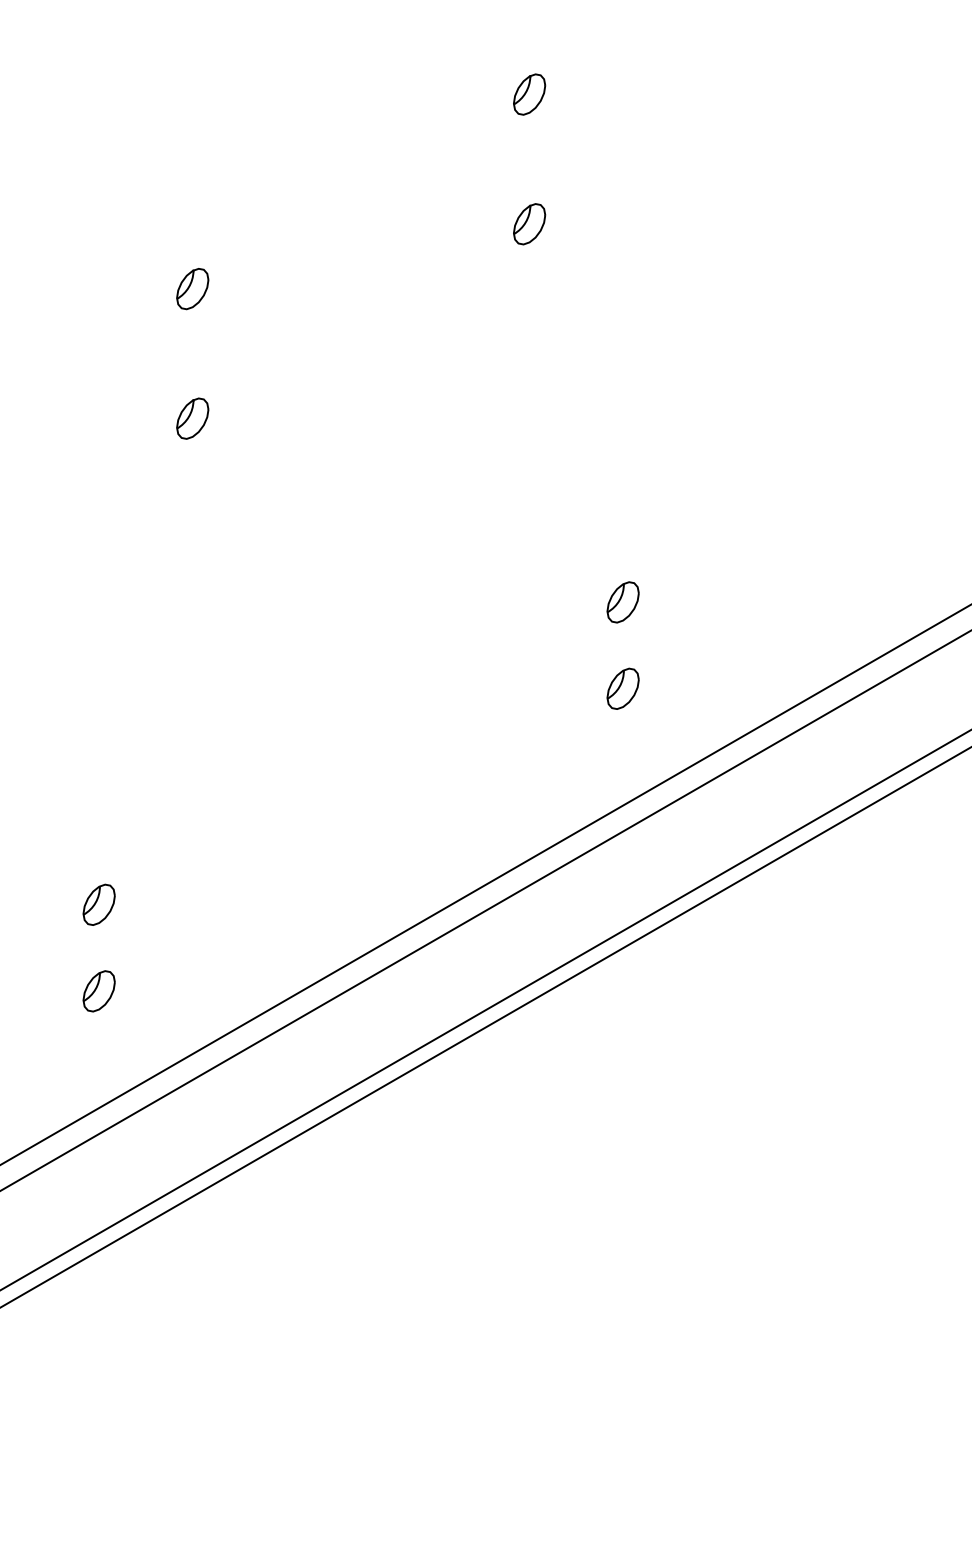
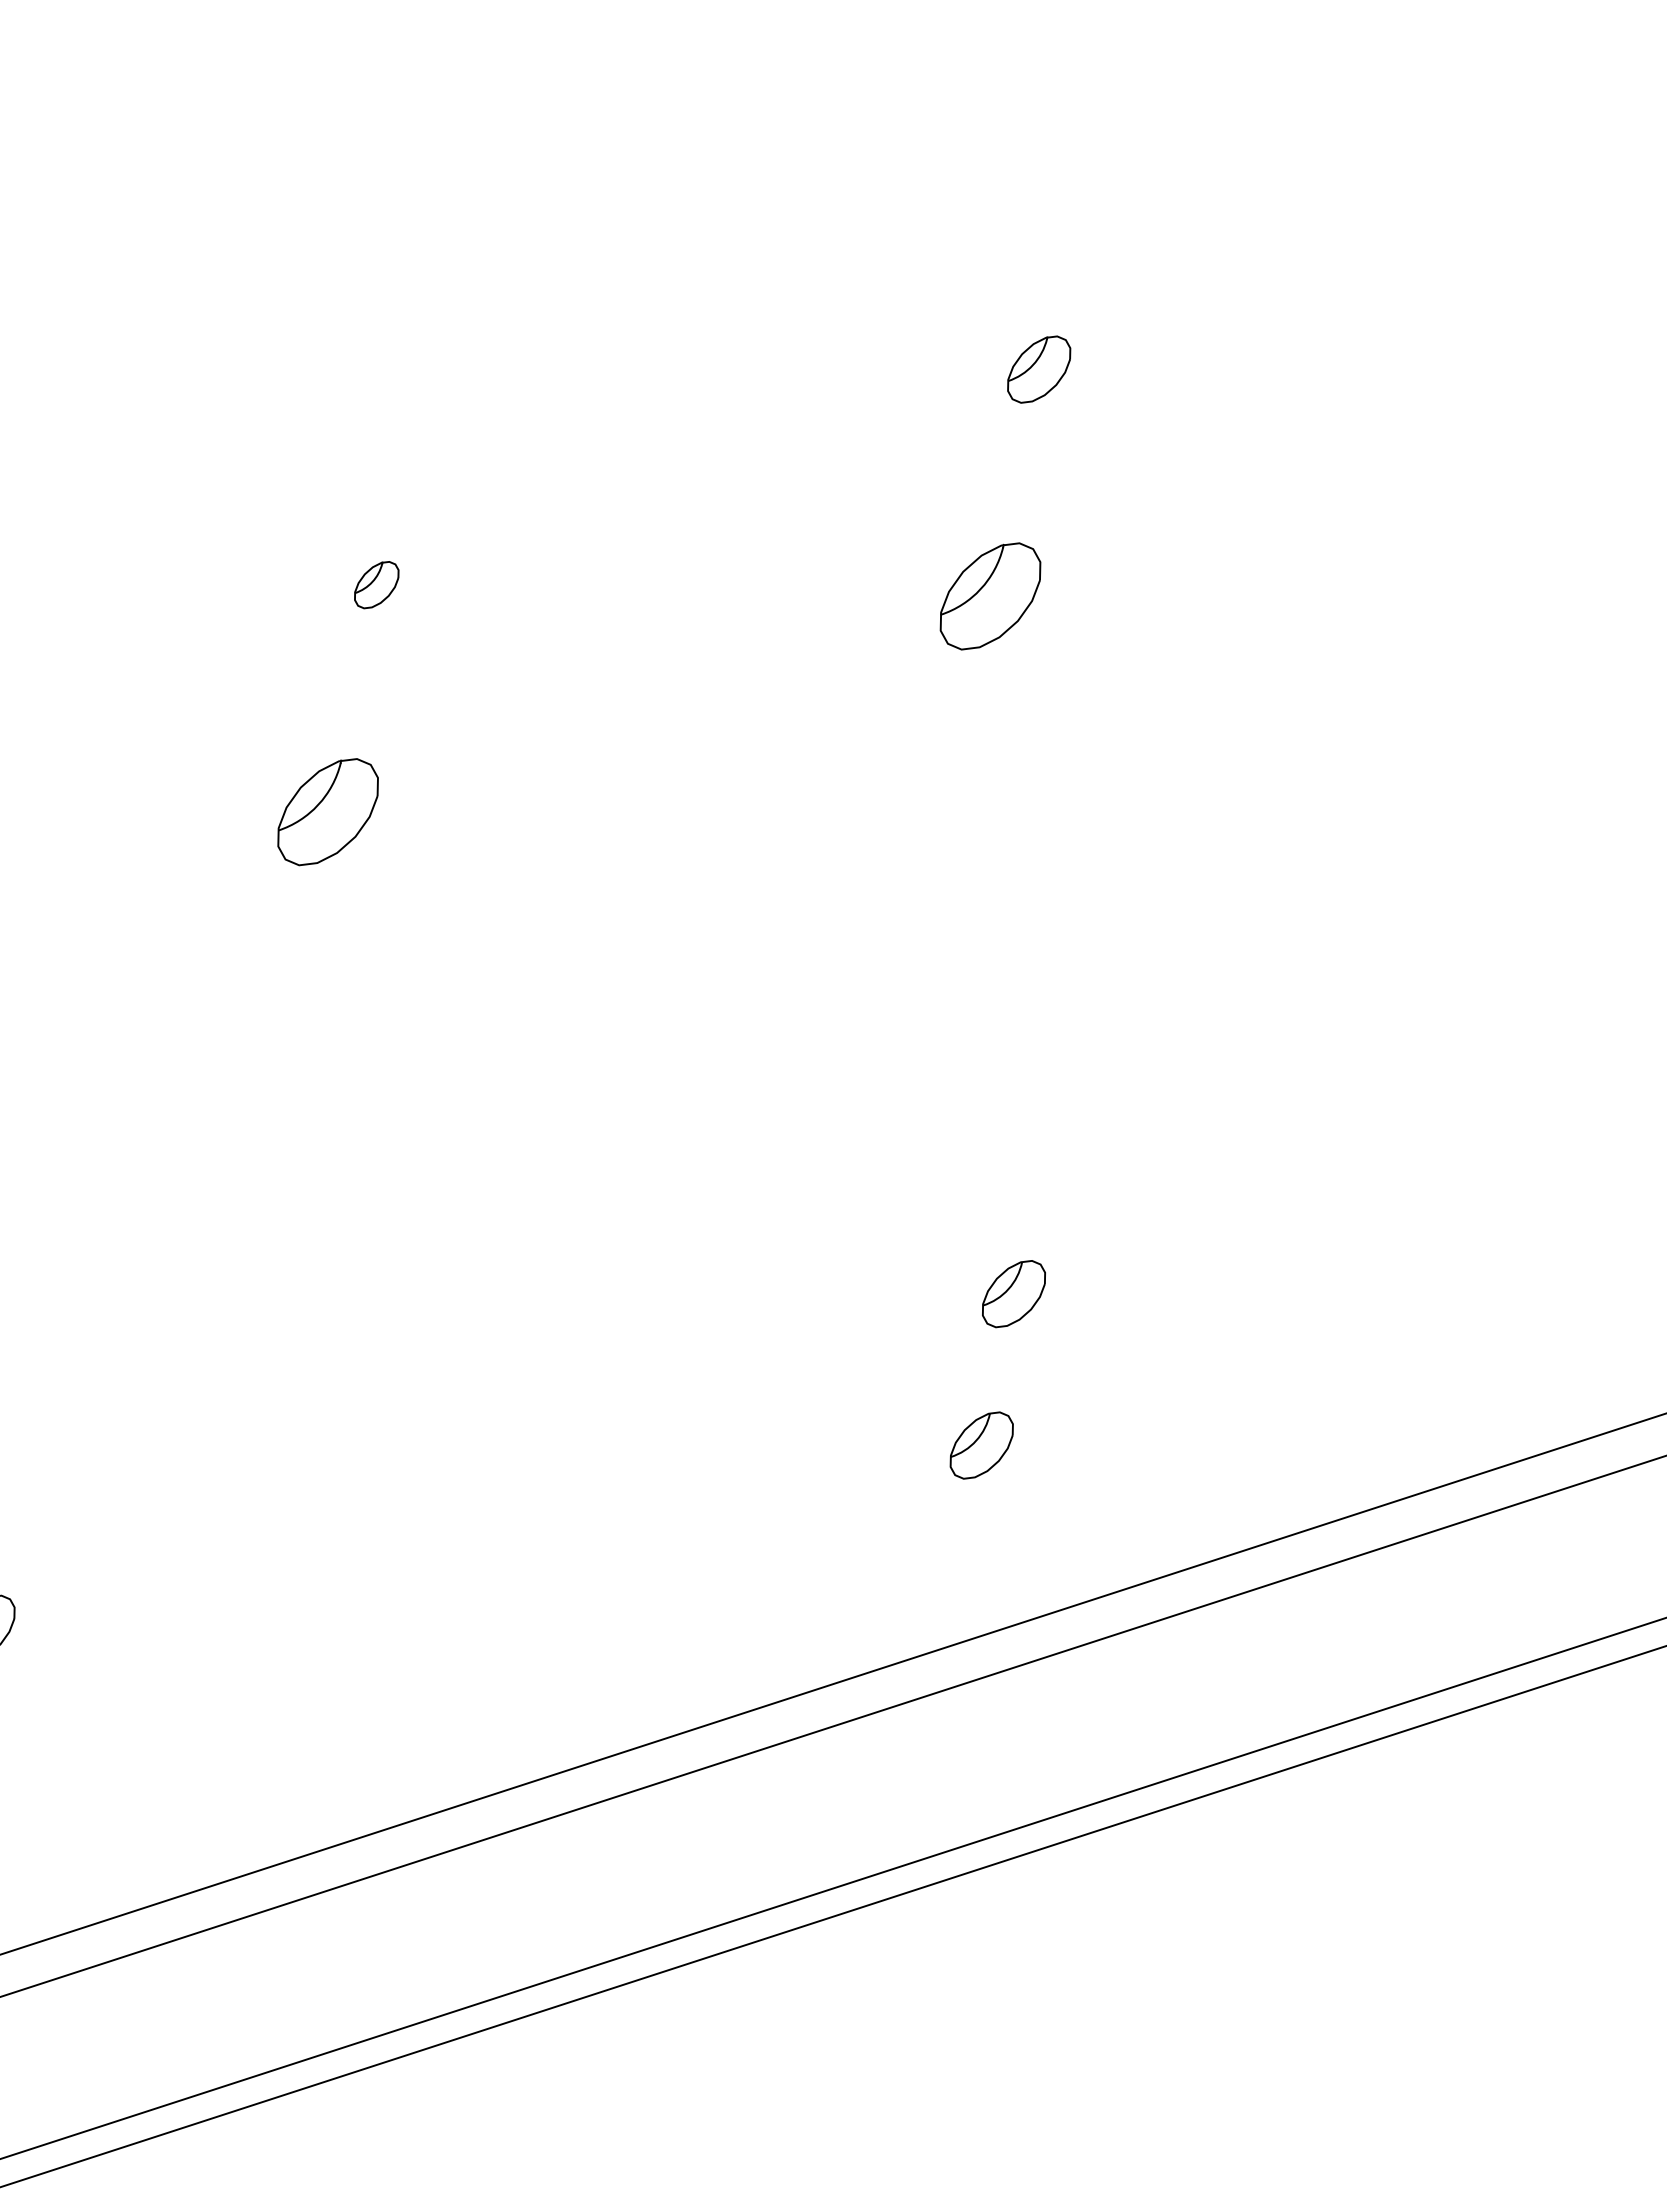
part: (529, 224) -> (990, 597), size x1.6
part: (192, 289) -> (376, 585), size x0.7
part: (192, 418) -> (328, 811), size x1.6

